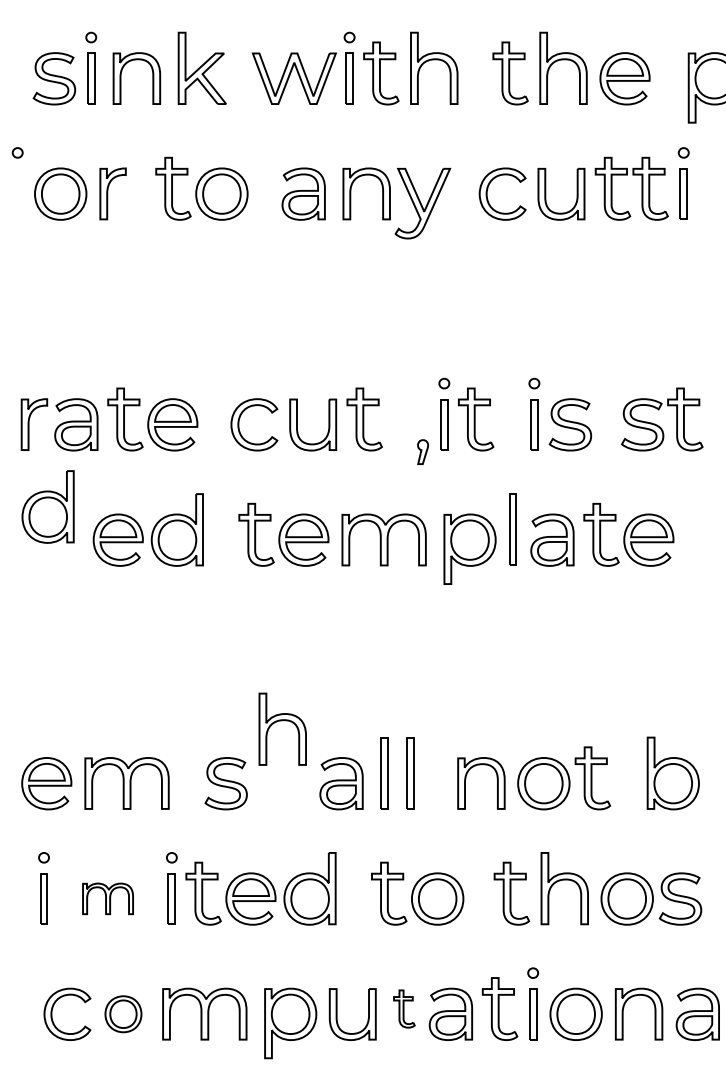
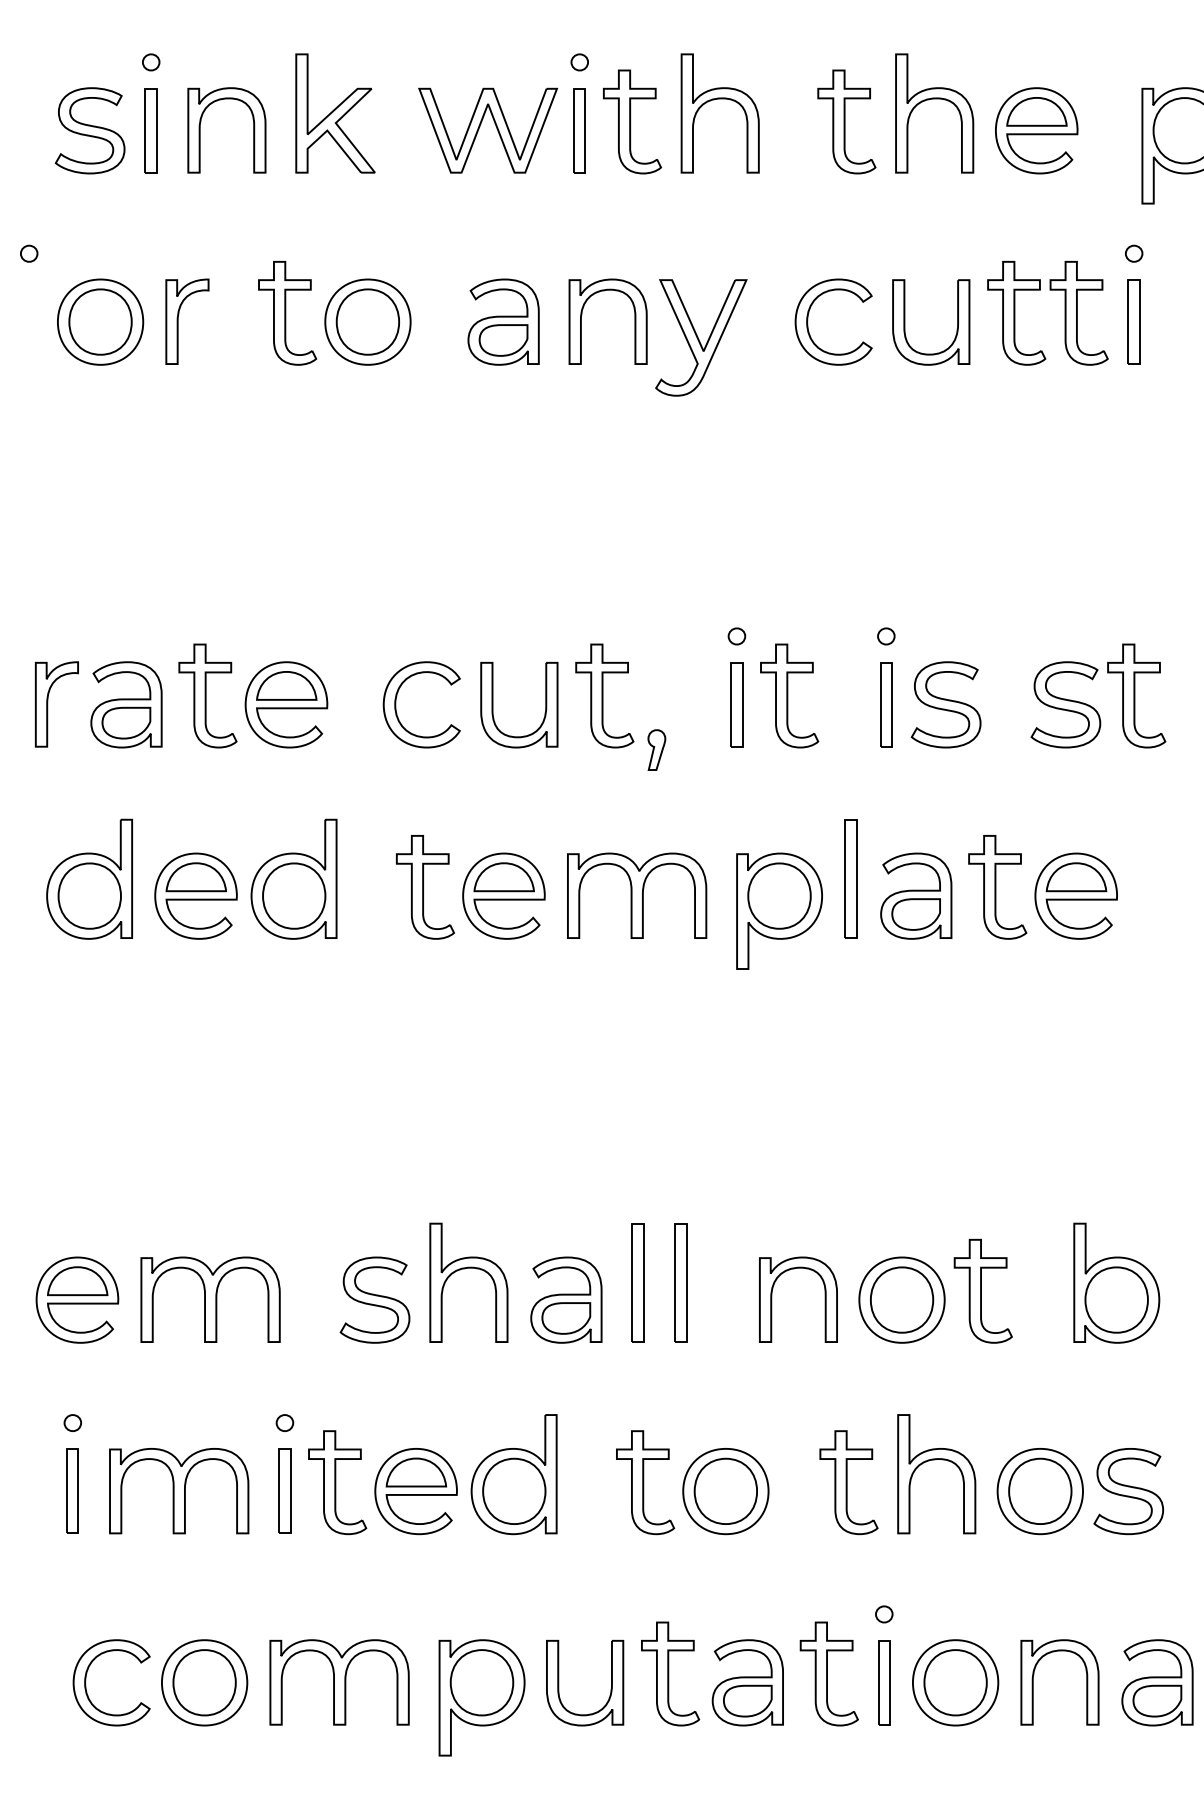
part: (423, 451) -> (657, 749), moved
part: (47, 506) -> (88, 878), moved
part: (282, 721) -> (468, 1269), moved
part: (107, 898) -> (178, 1490), size x1.67
part: (404, 1008) -> (670, 1673), size x1.67
part: (123, 1013) -> (204, 1681), size x1.43

